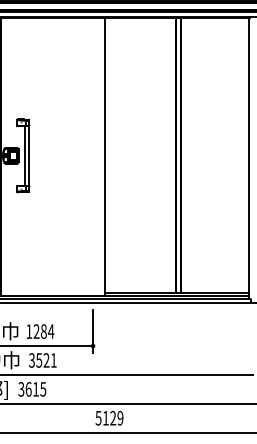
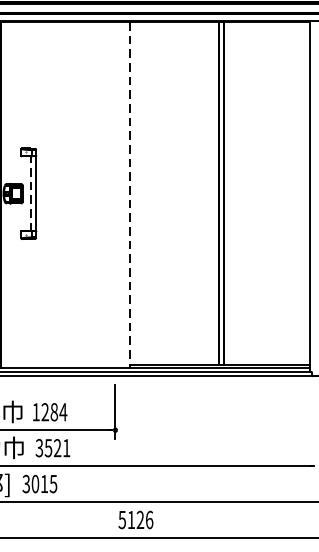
line: (24, 155) -> (30, 193), solid -> dashed
line: (104, 157) -> (129, 195), solid -> dashed
text: (28, 389) -> (35, 484), 3615 -> 3015
text: (120, 417) -> (149, 519), 5129 -> 5126

